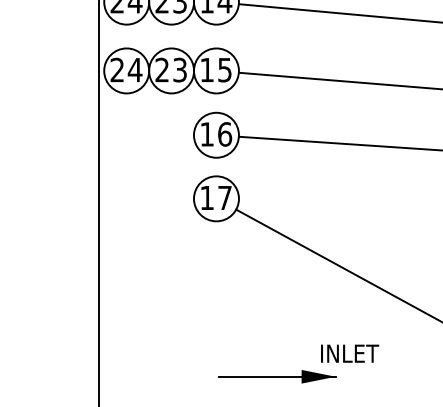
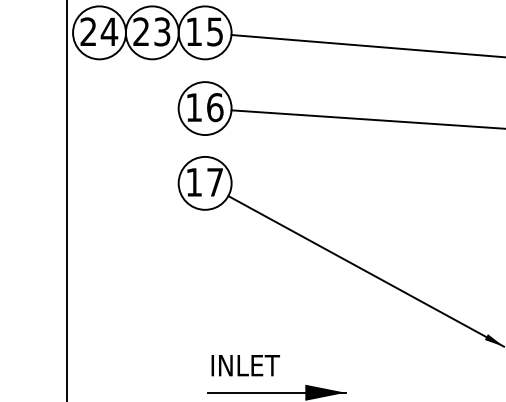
text: (350, 353) -> (246, 365), moved

